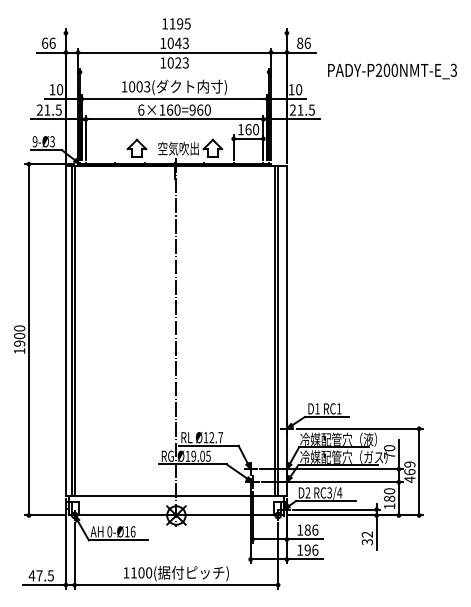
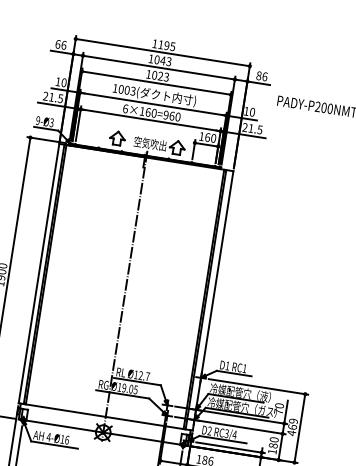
line: (175, 33) -> (162, 52), added
line: (174, 72) -> (156, 83), added
text: (109, 531) -> (48, 436), 0-Ø16 -> 4-Ø16

